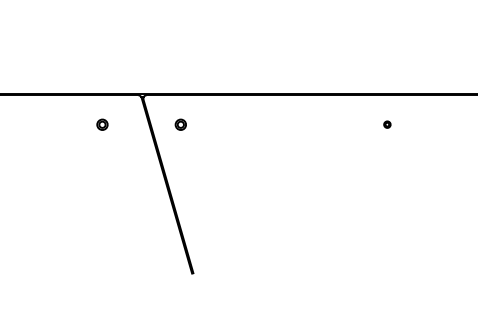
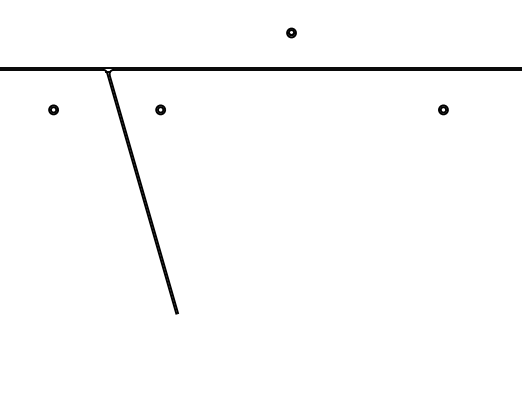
part: (276, 68) -> (291, 33), added
part: (102, 124) -> (53, 109), size x0.62
part: (180, 124) -> (160, 109), size x0.62

